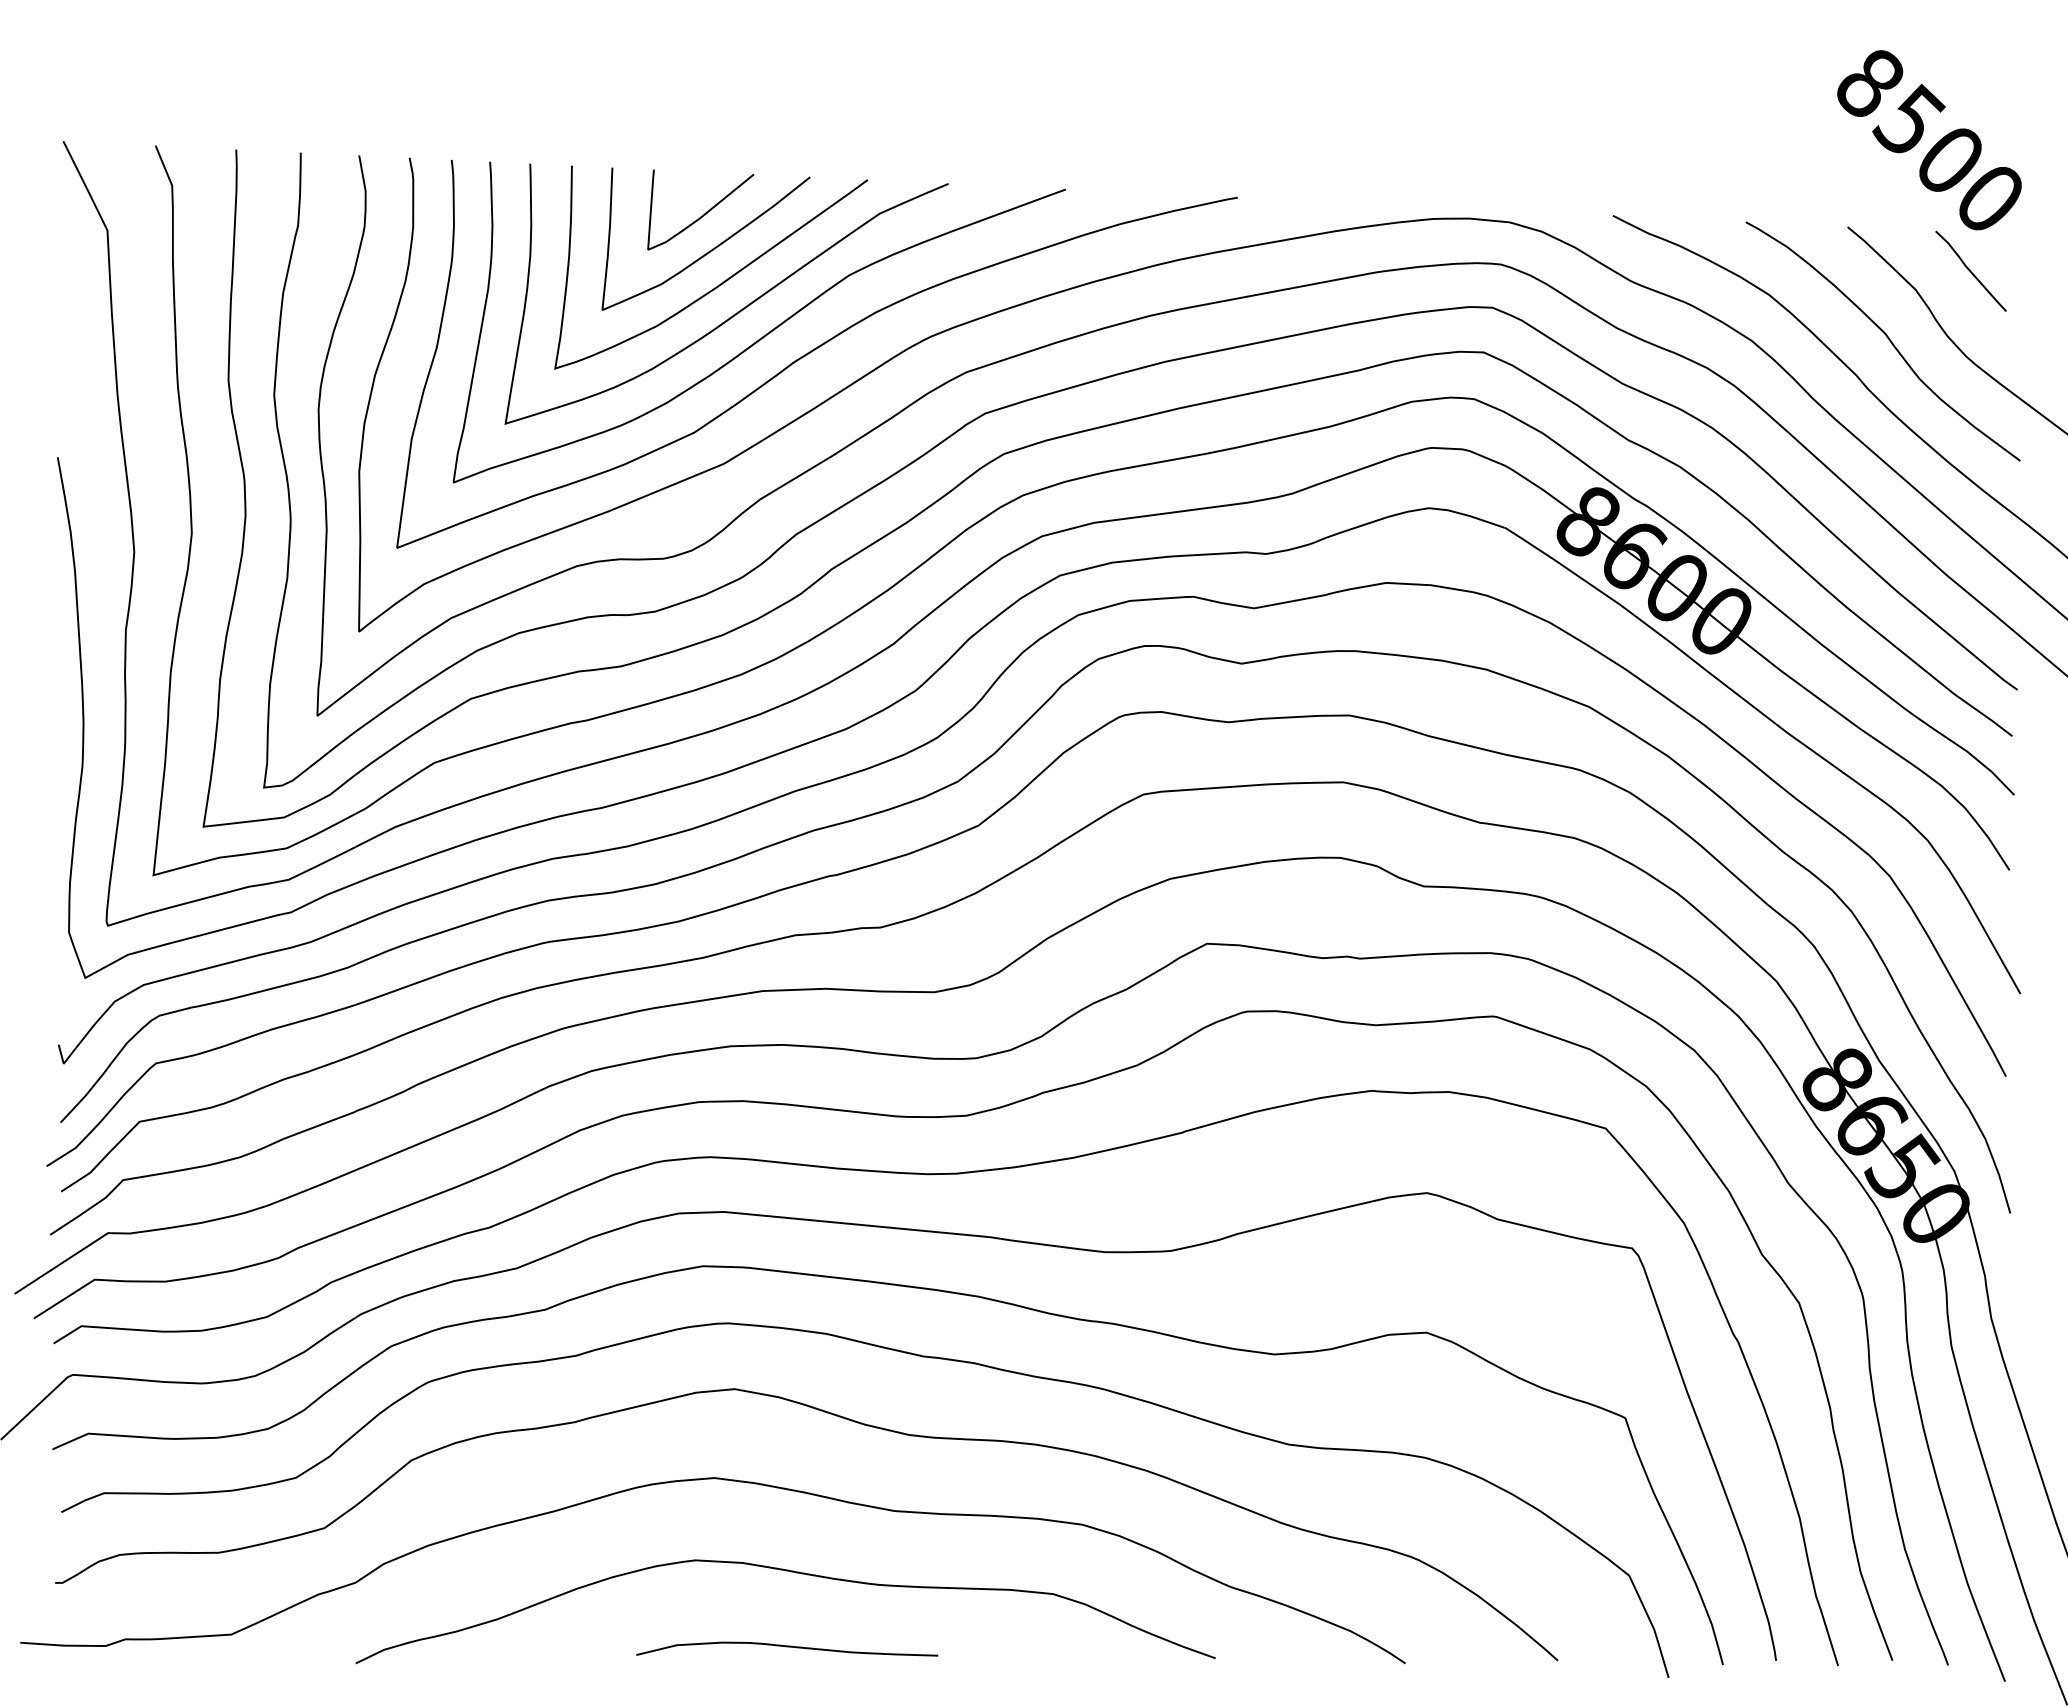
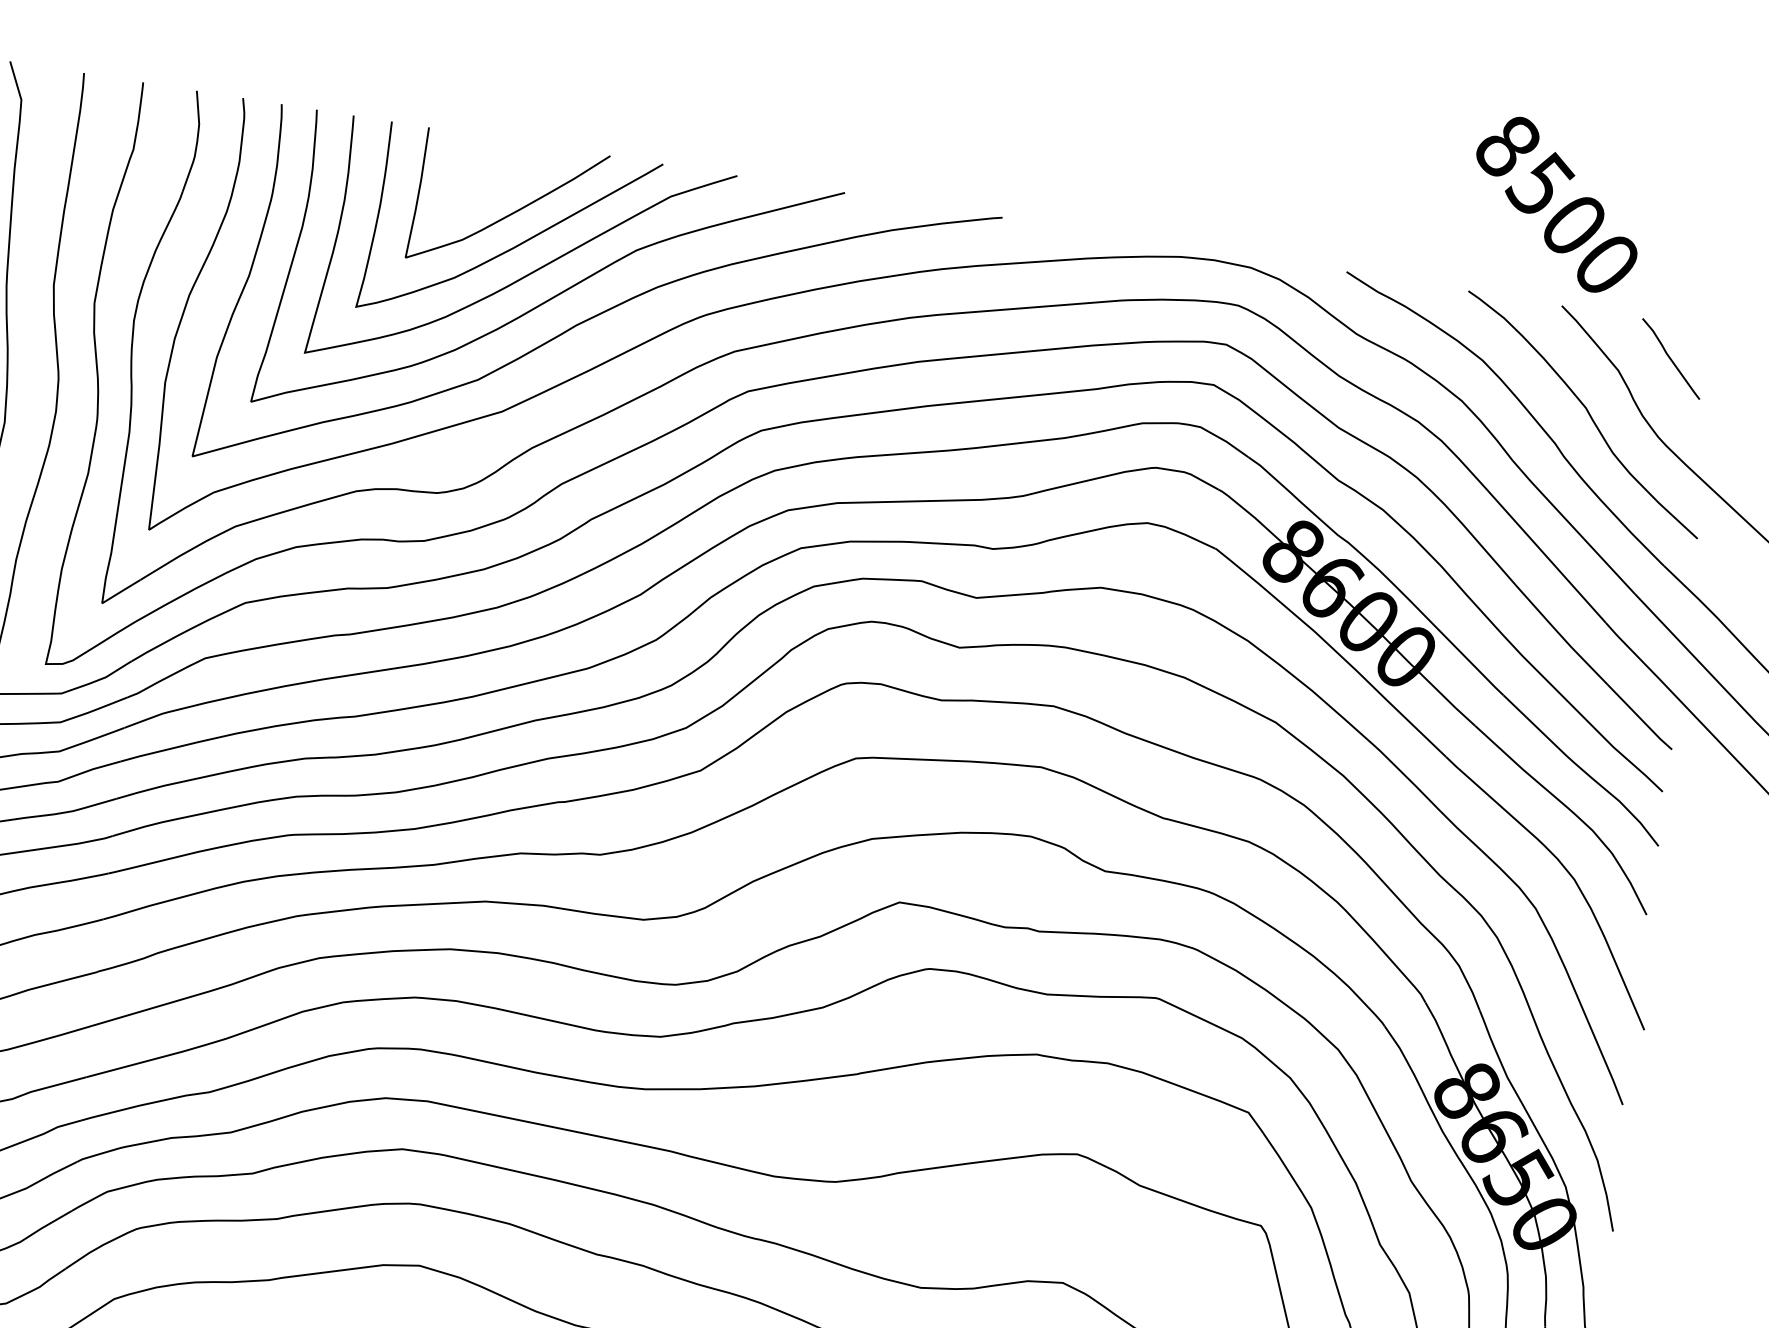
text: (1929, 140) -> (1556, 204), moved
curve: (704, 213) -> (509, 178), removed

